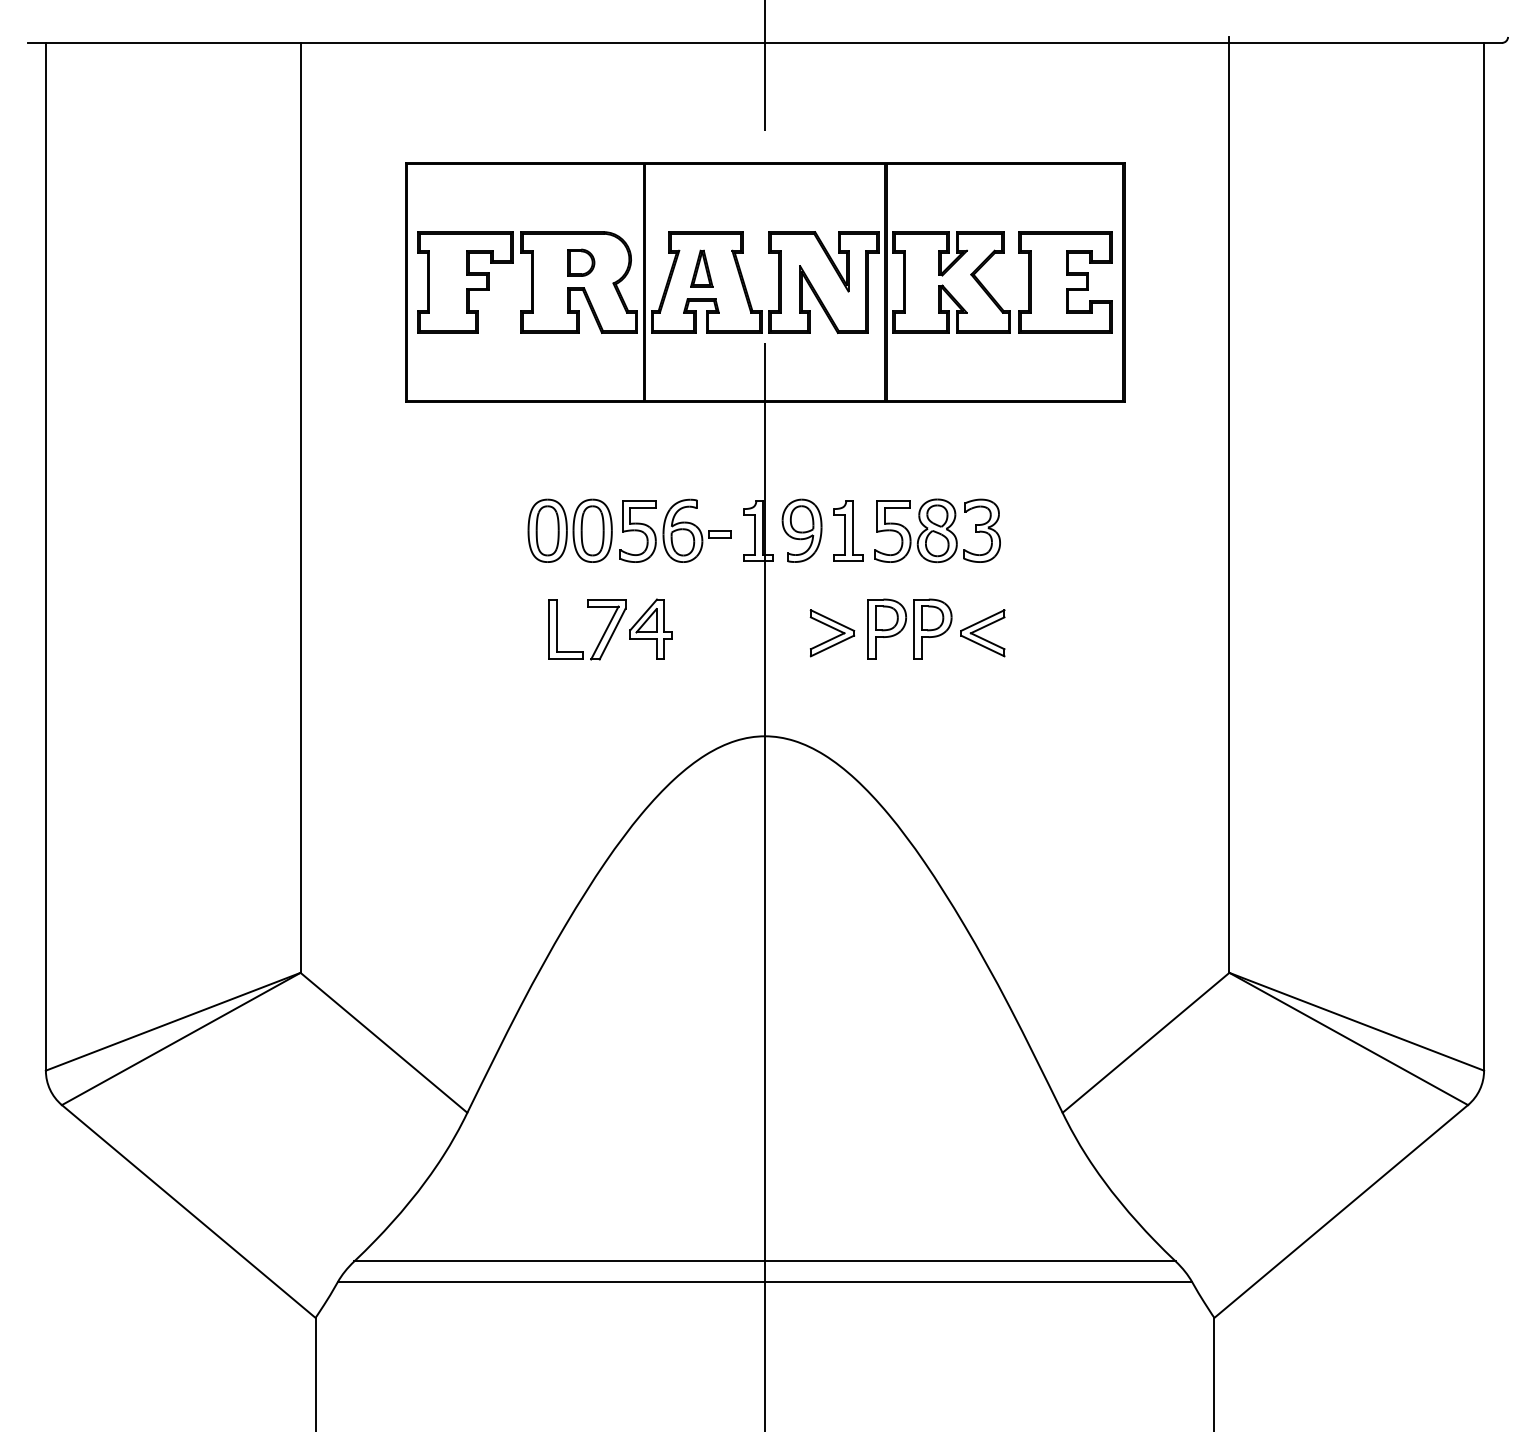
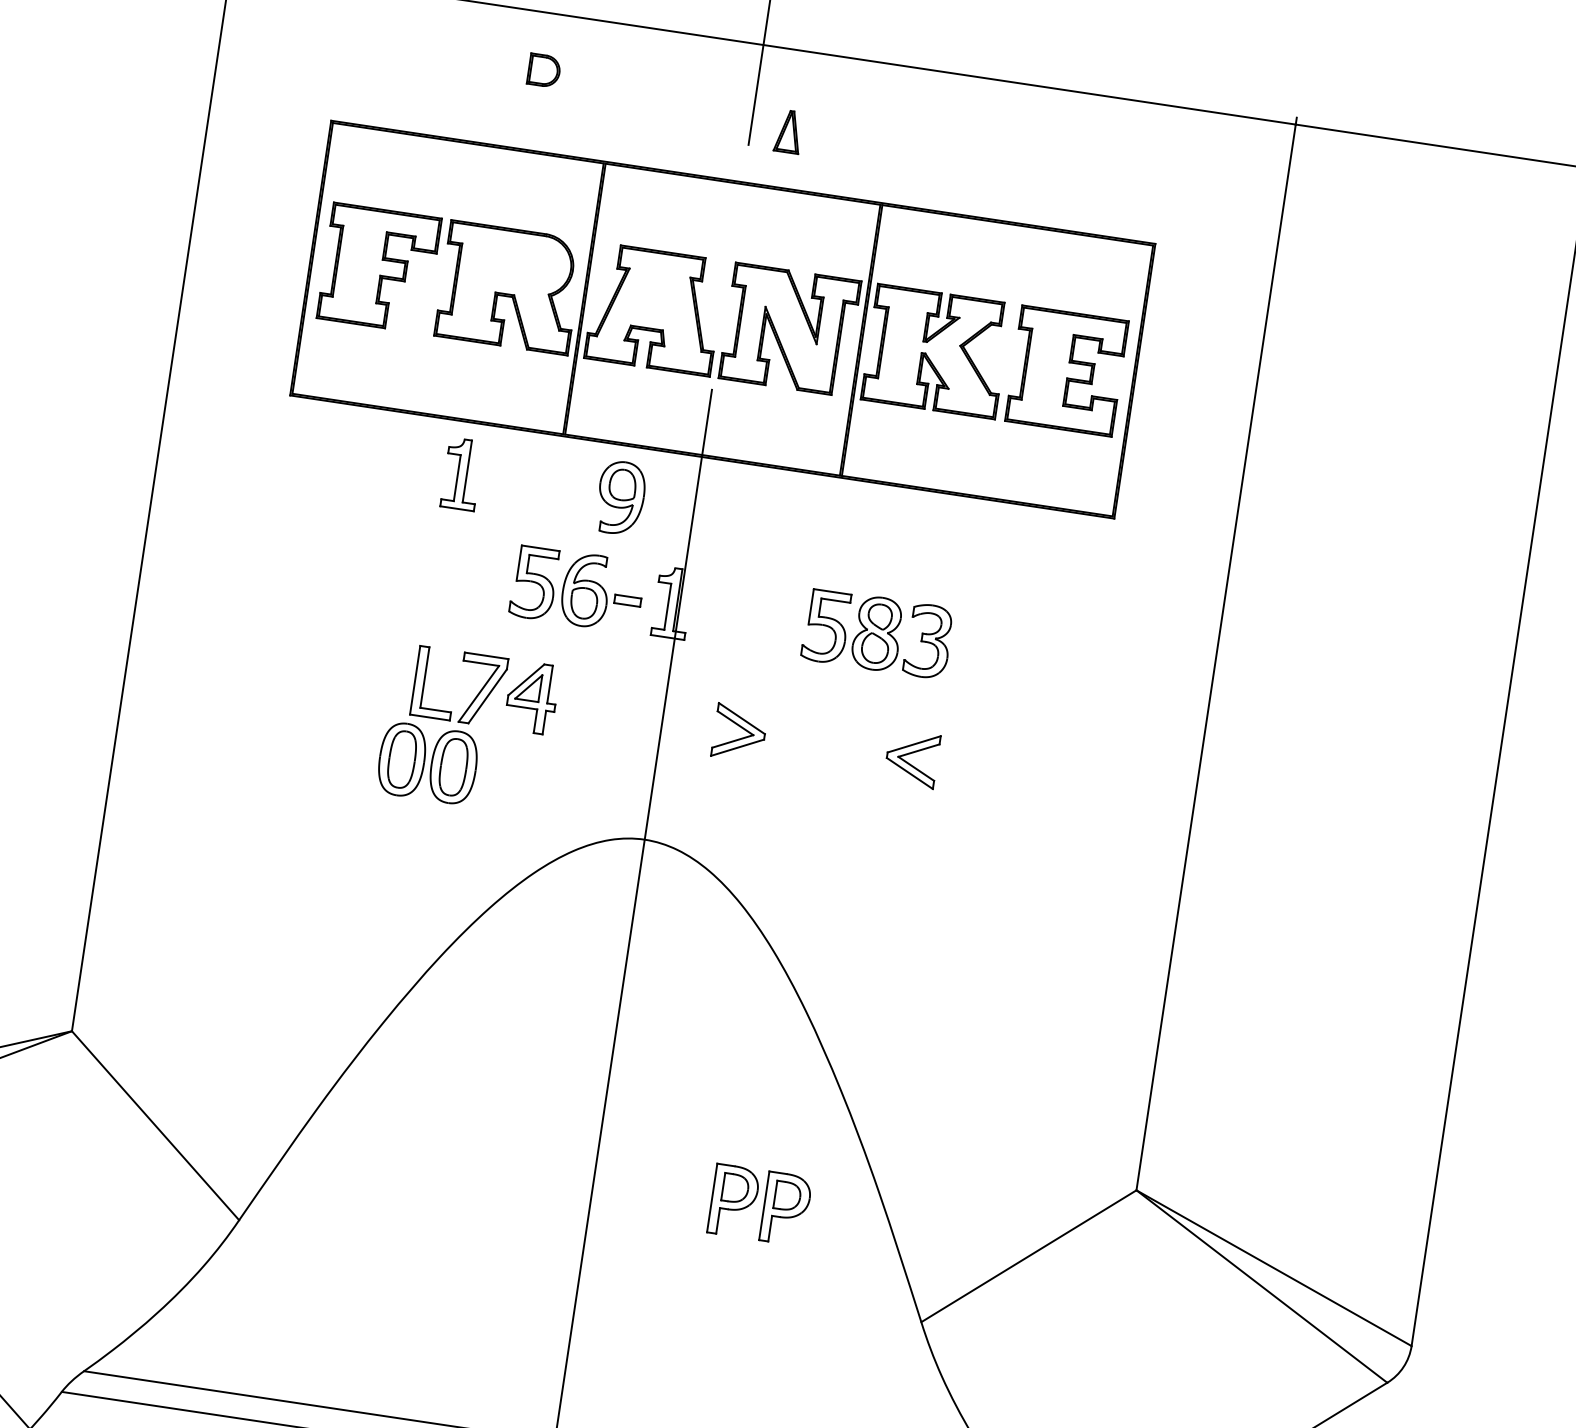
part: (581, 262) -> (544, 70), moved
part: (701, 268) -> (788, 131), moved
part: (569, 530) -> (427, 762), moved
part: (801, 530) -> (620, 497), moved
part: (848, 530) -> (462, 474), moved
part: (909, 628) -> (759, 1203), moved

